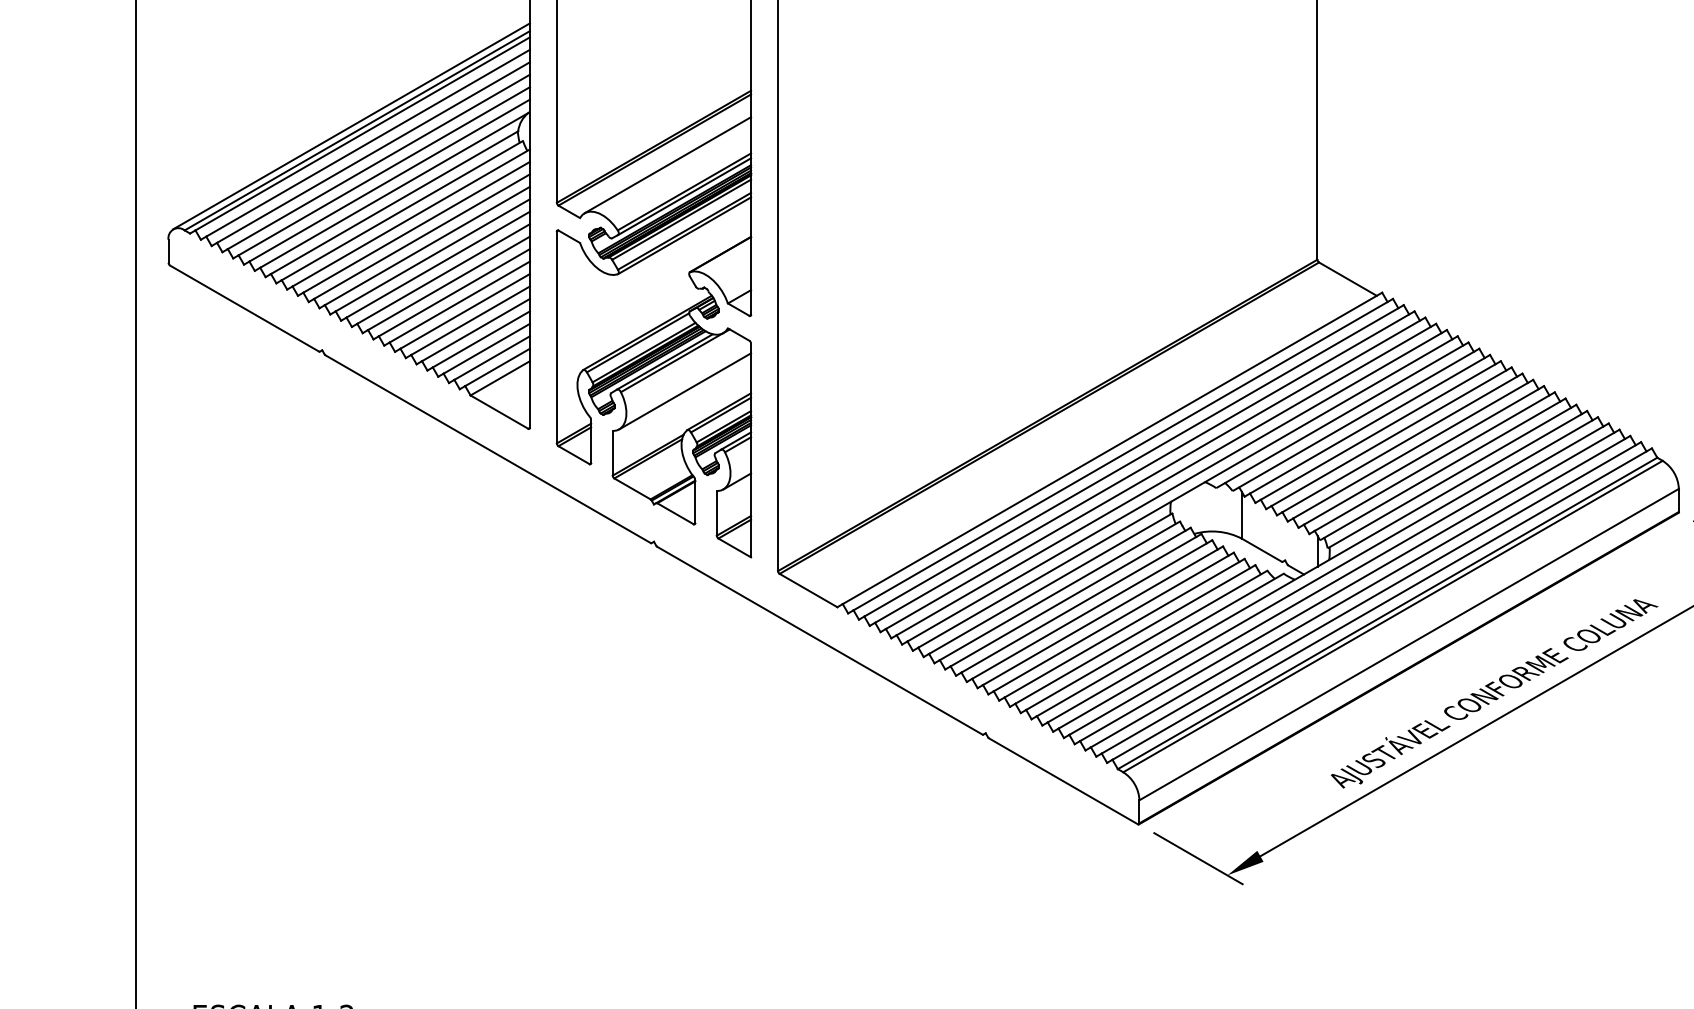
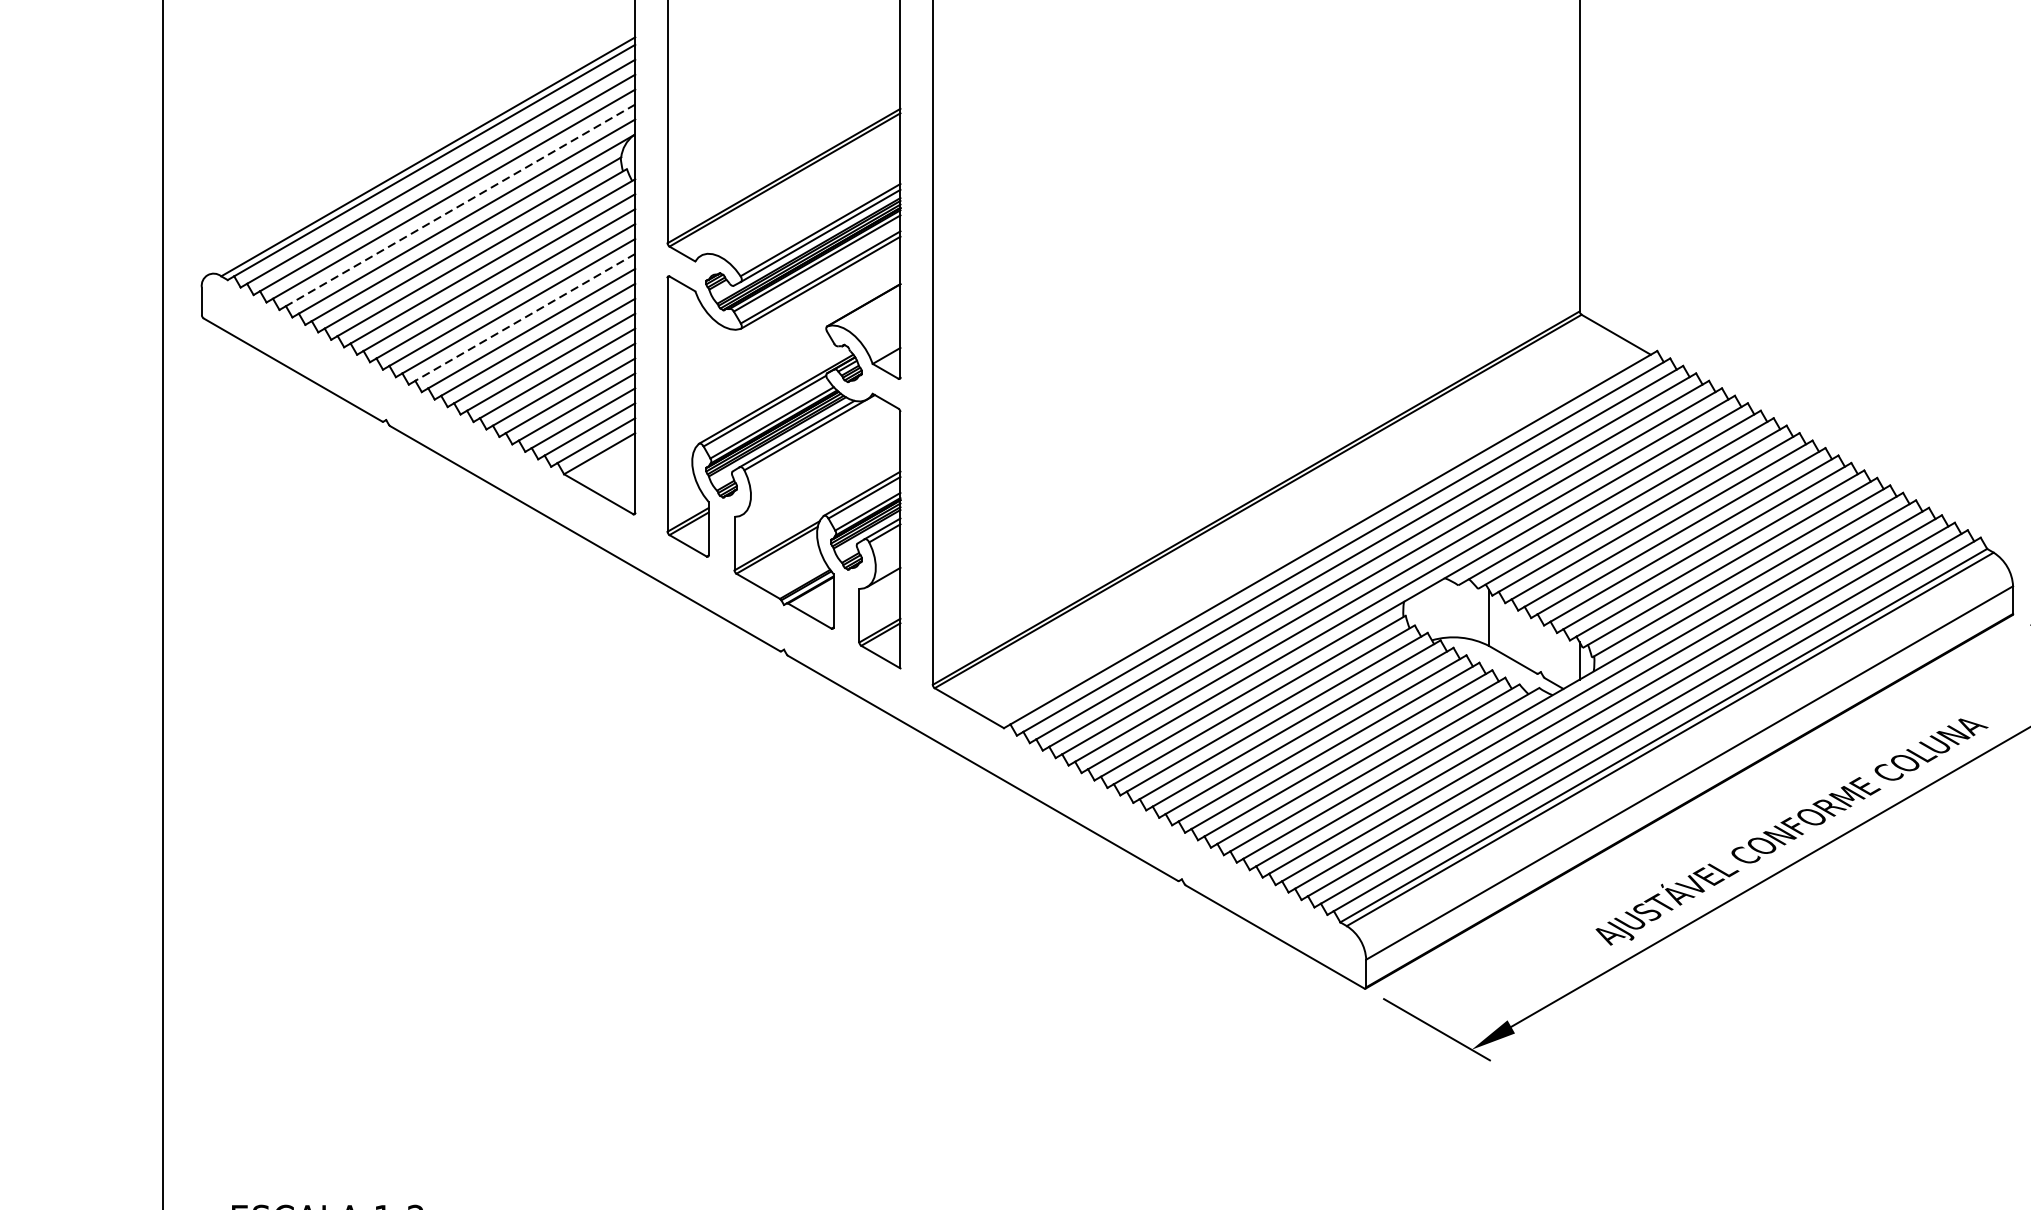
line: (351, 126) -> (421, 151), removed
line: (667, 165) -> (800, 198), removed
line: (383, 171) -> (459, 205), solid -> dashed
line: (438, 264) -> (525, 317), solid -> dashed
line: (685, 391) -> (821, 469), removed

